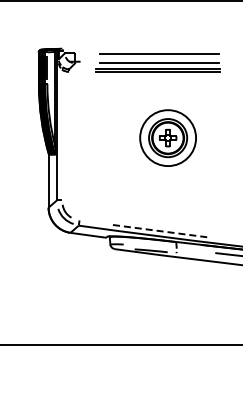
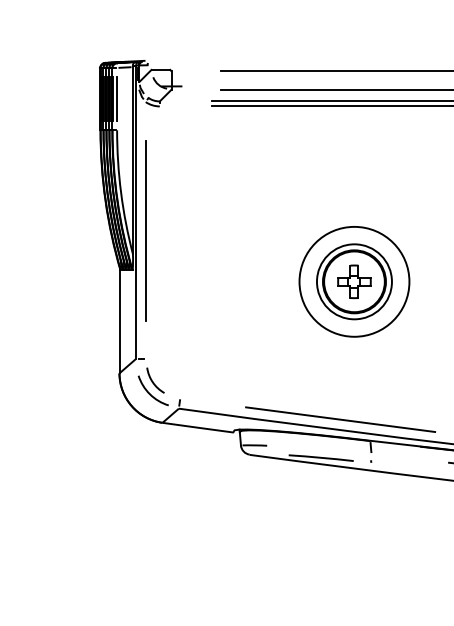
line: (61, 134) -> (144, 229), added
part: (167, 137) -> (353, 280), moved
line: (161, 231) -> (341, 420), dashed -> solid

